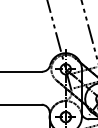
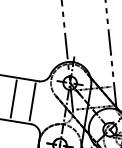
line: (25, 87) -> (13, 98), added
line: (40, 87) -> (33, 101), added

